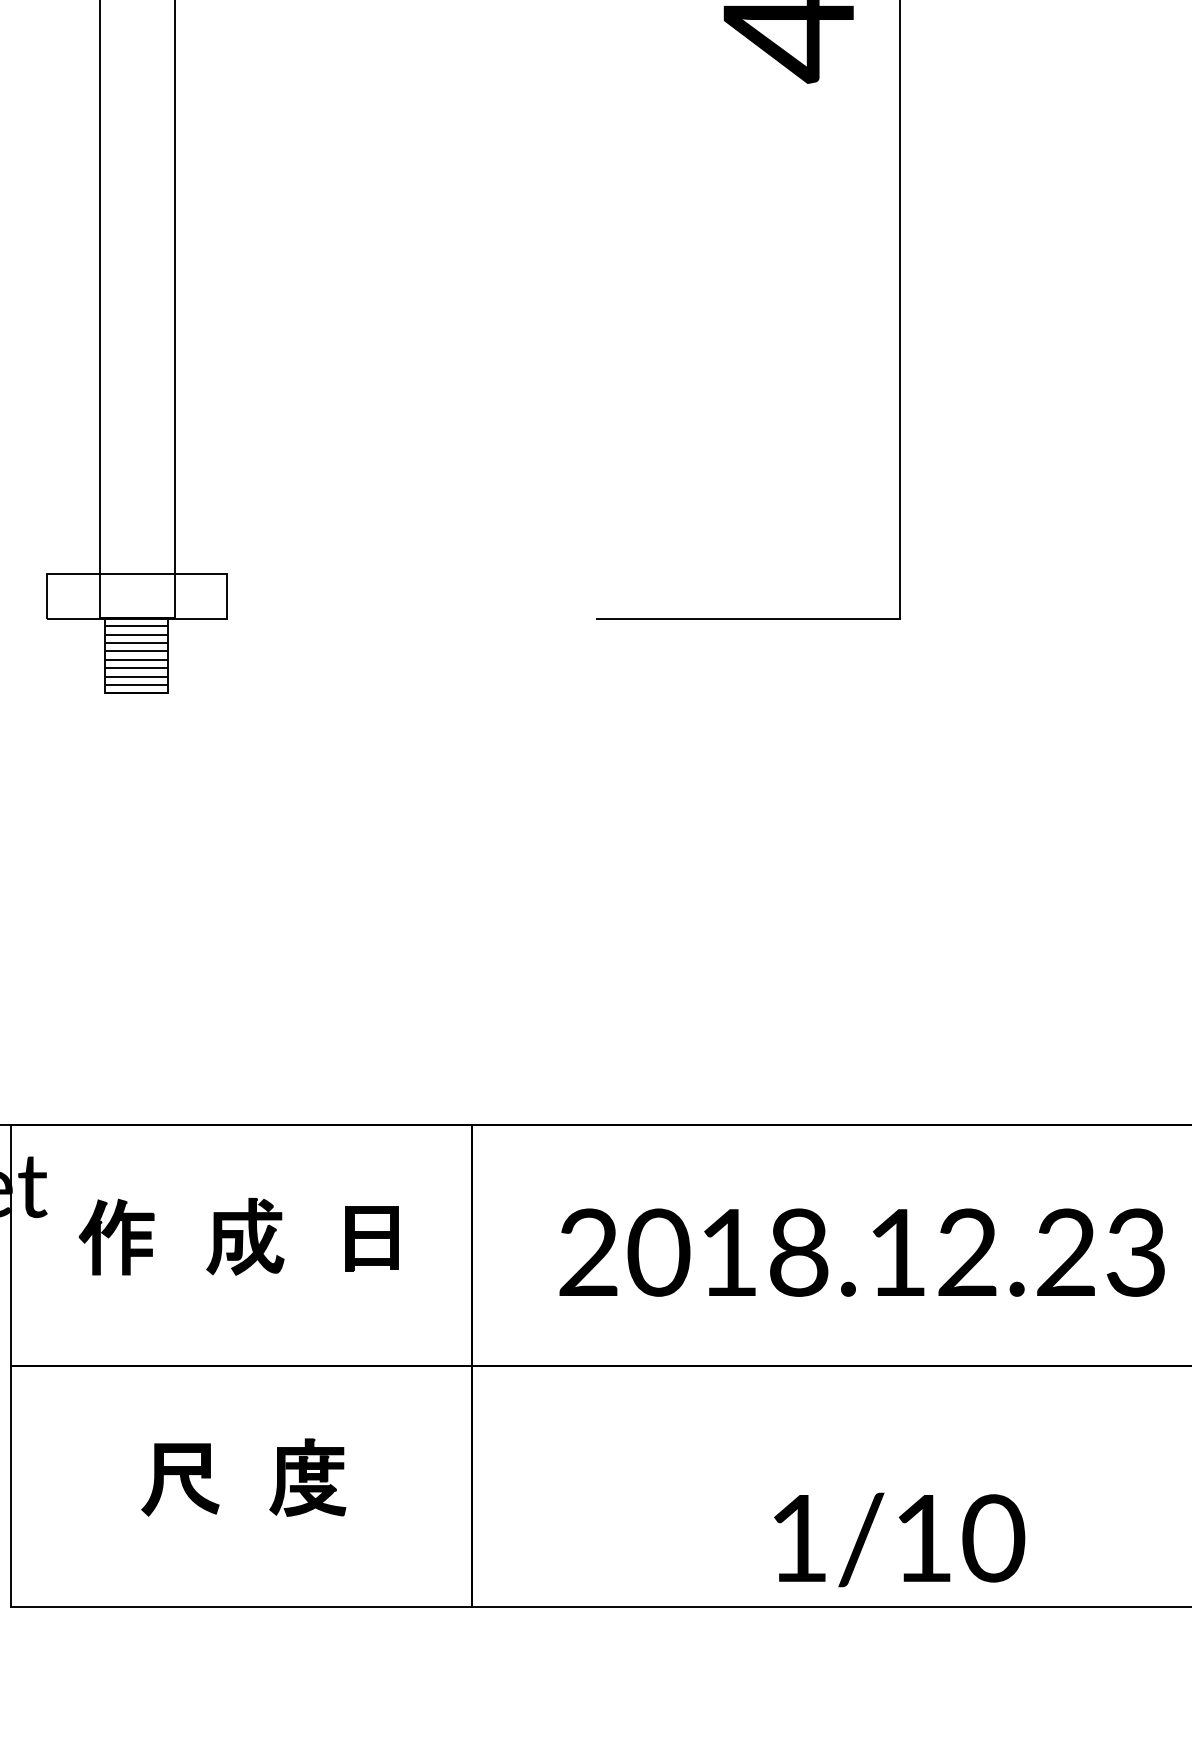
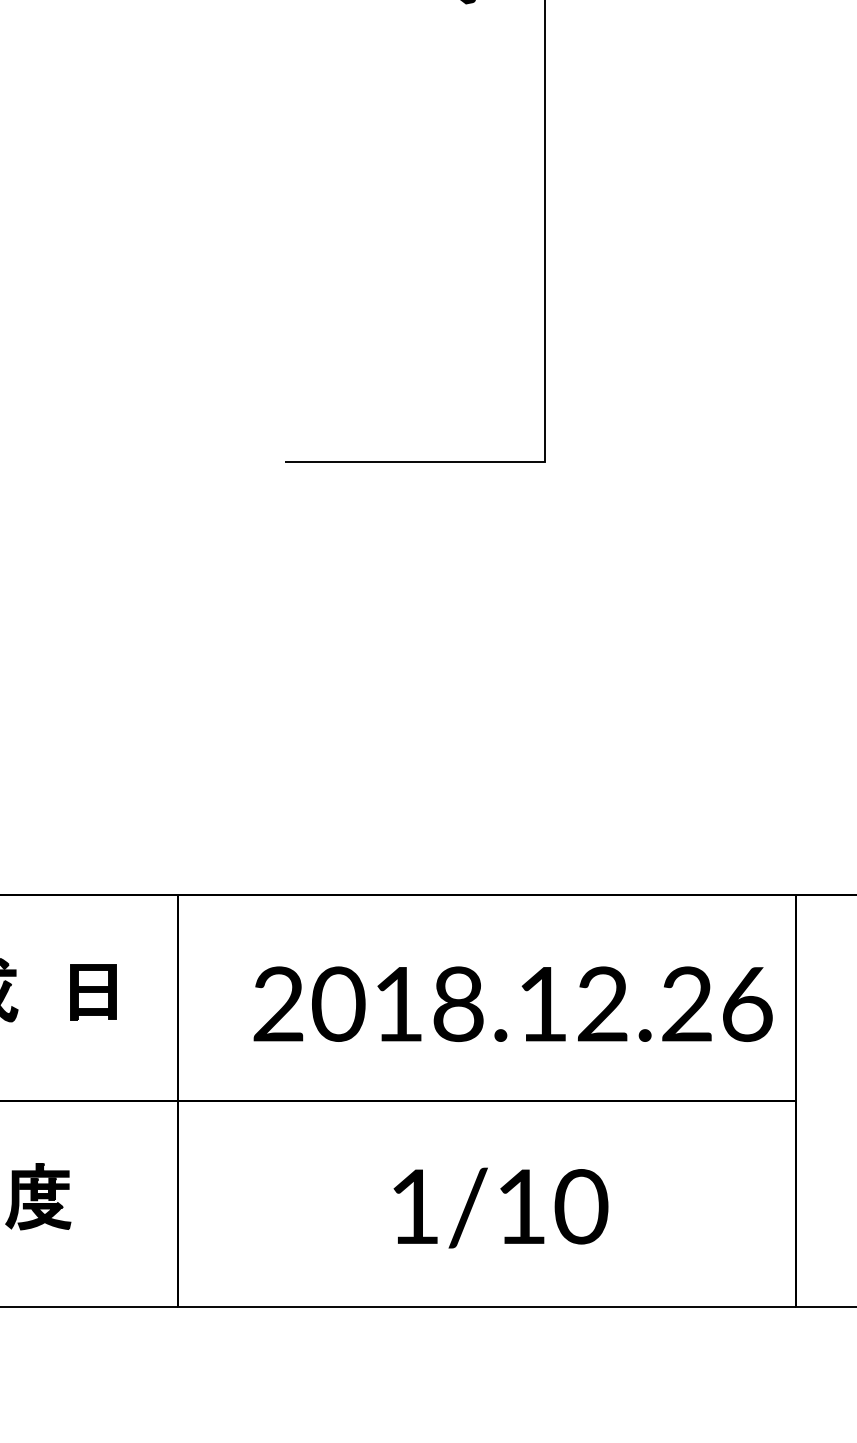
text: (1136, 1252) -> (747, 1004), 2018.12.23 -> 2018.12.26
text: (899, 1539) -> (500, 1207), moved

